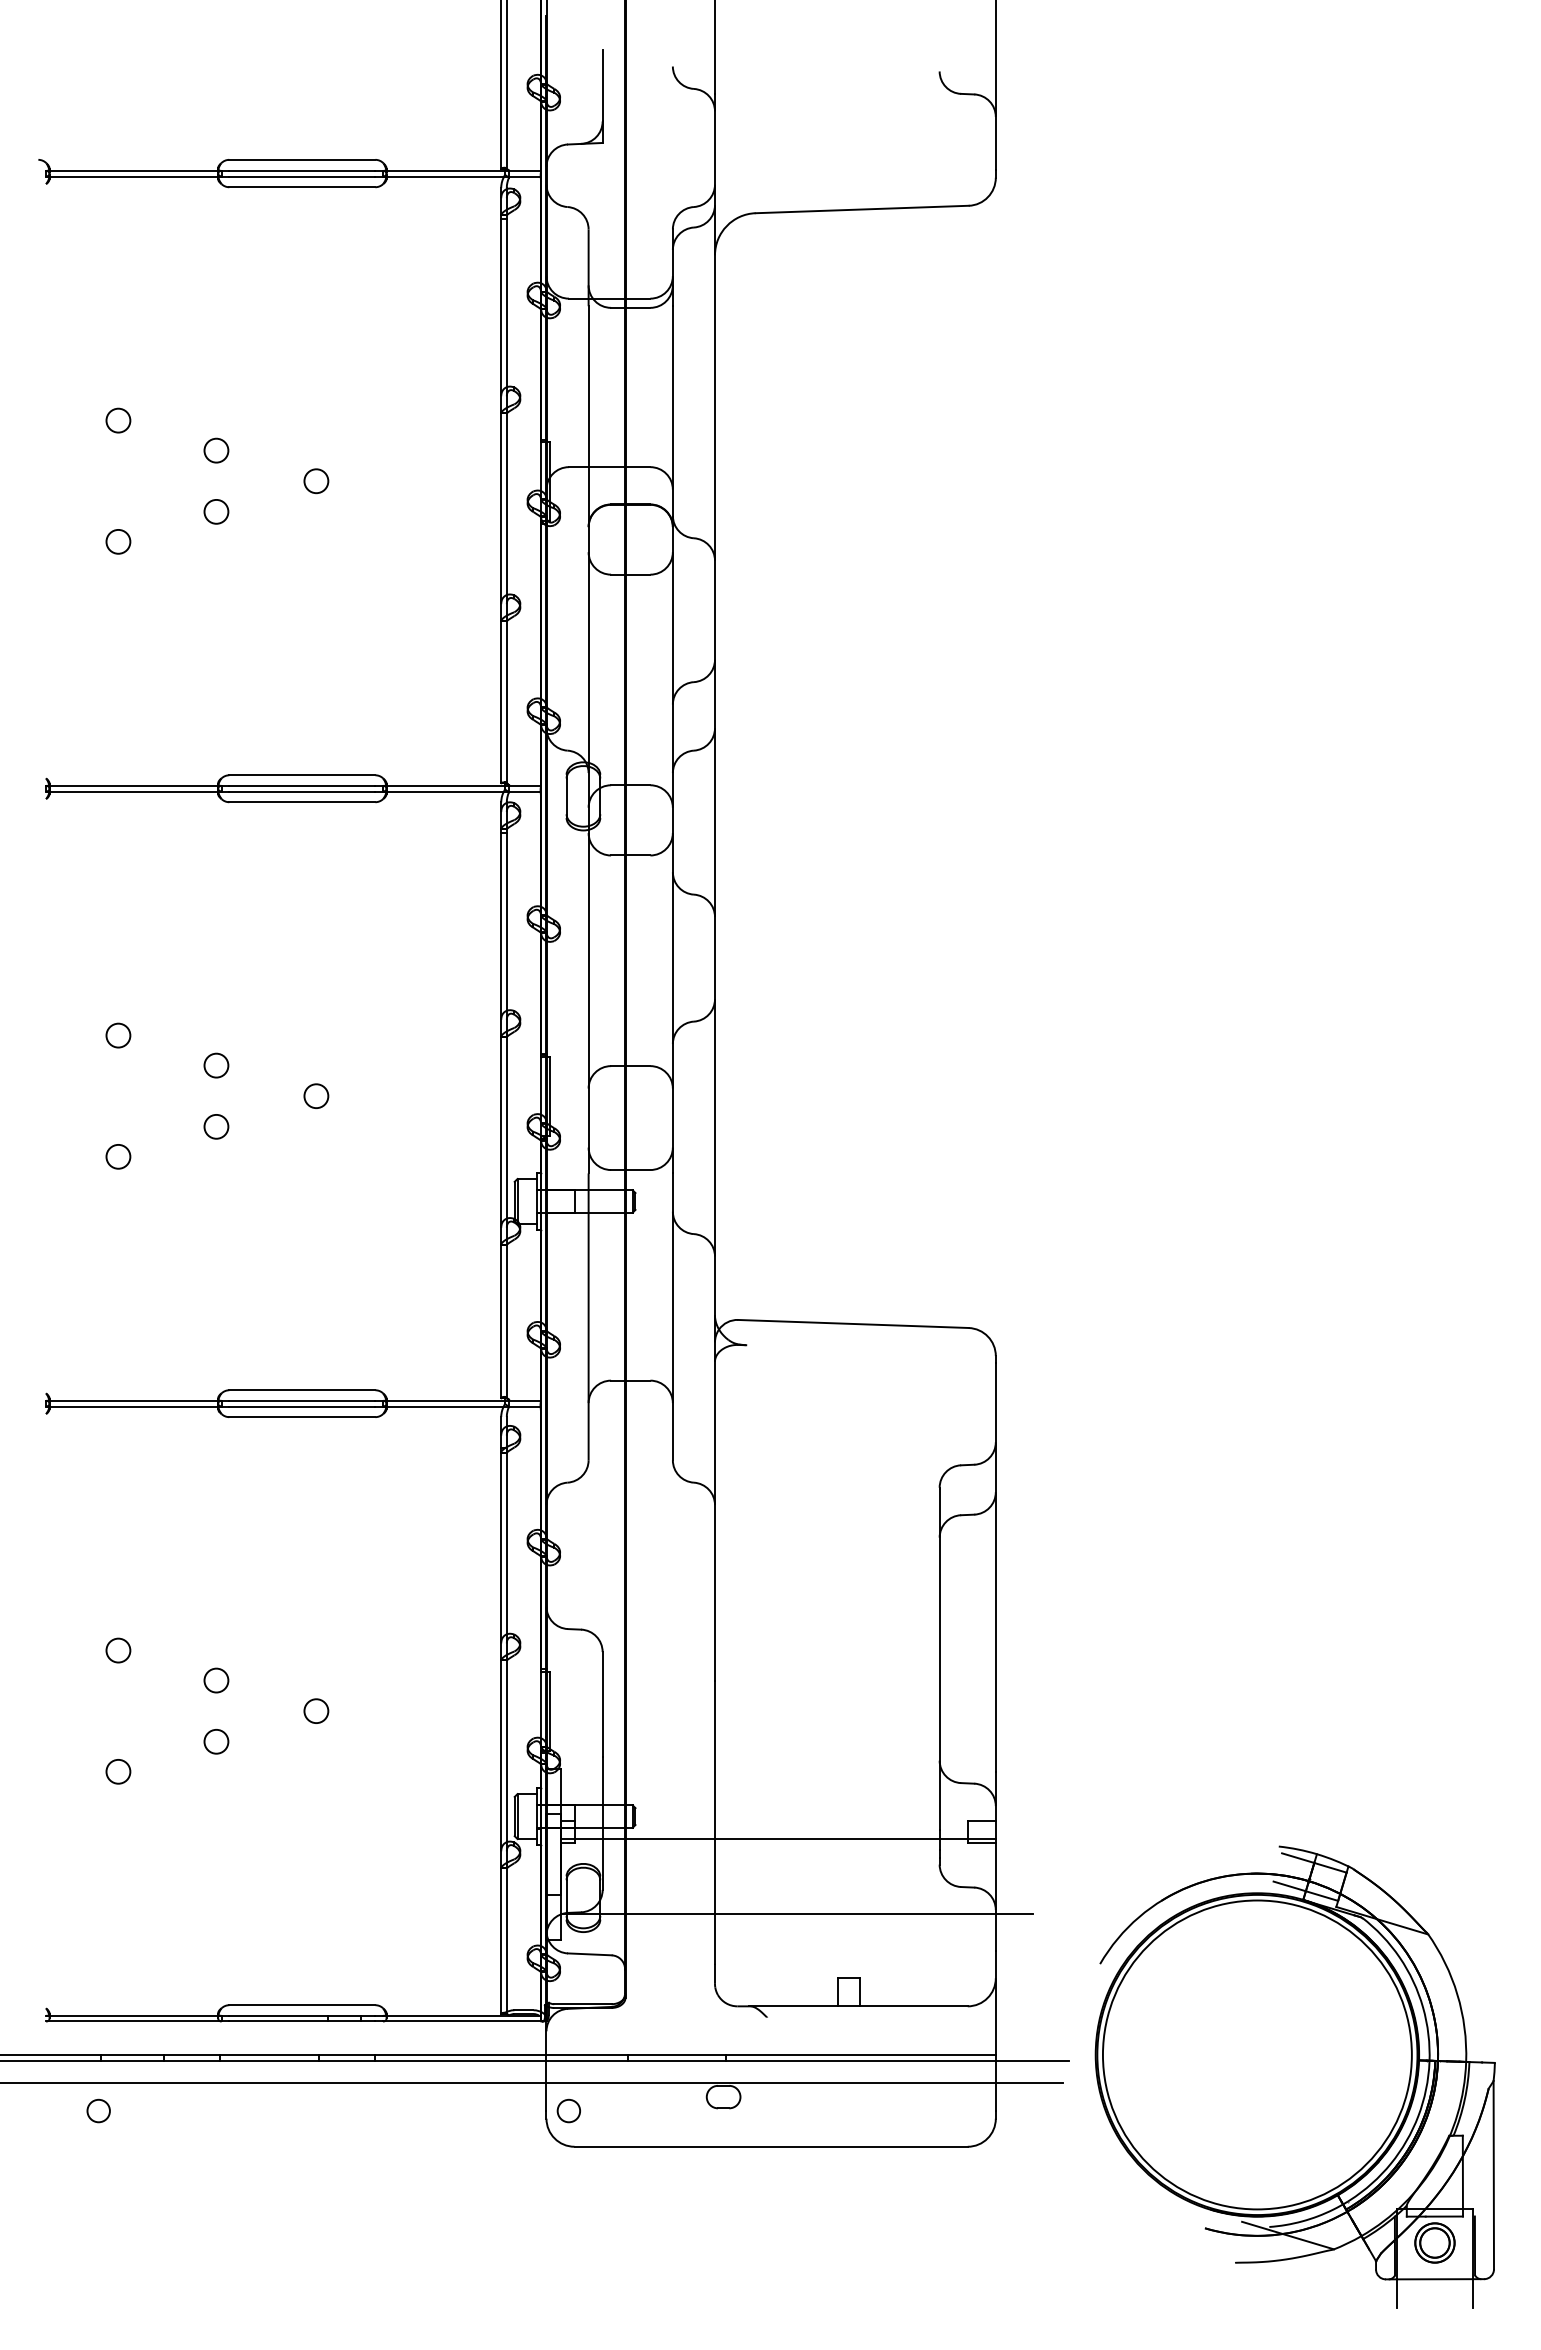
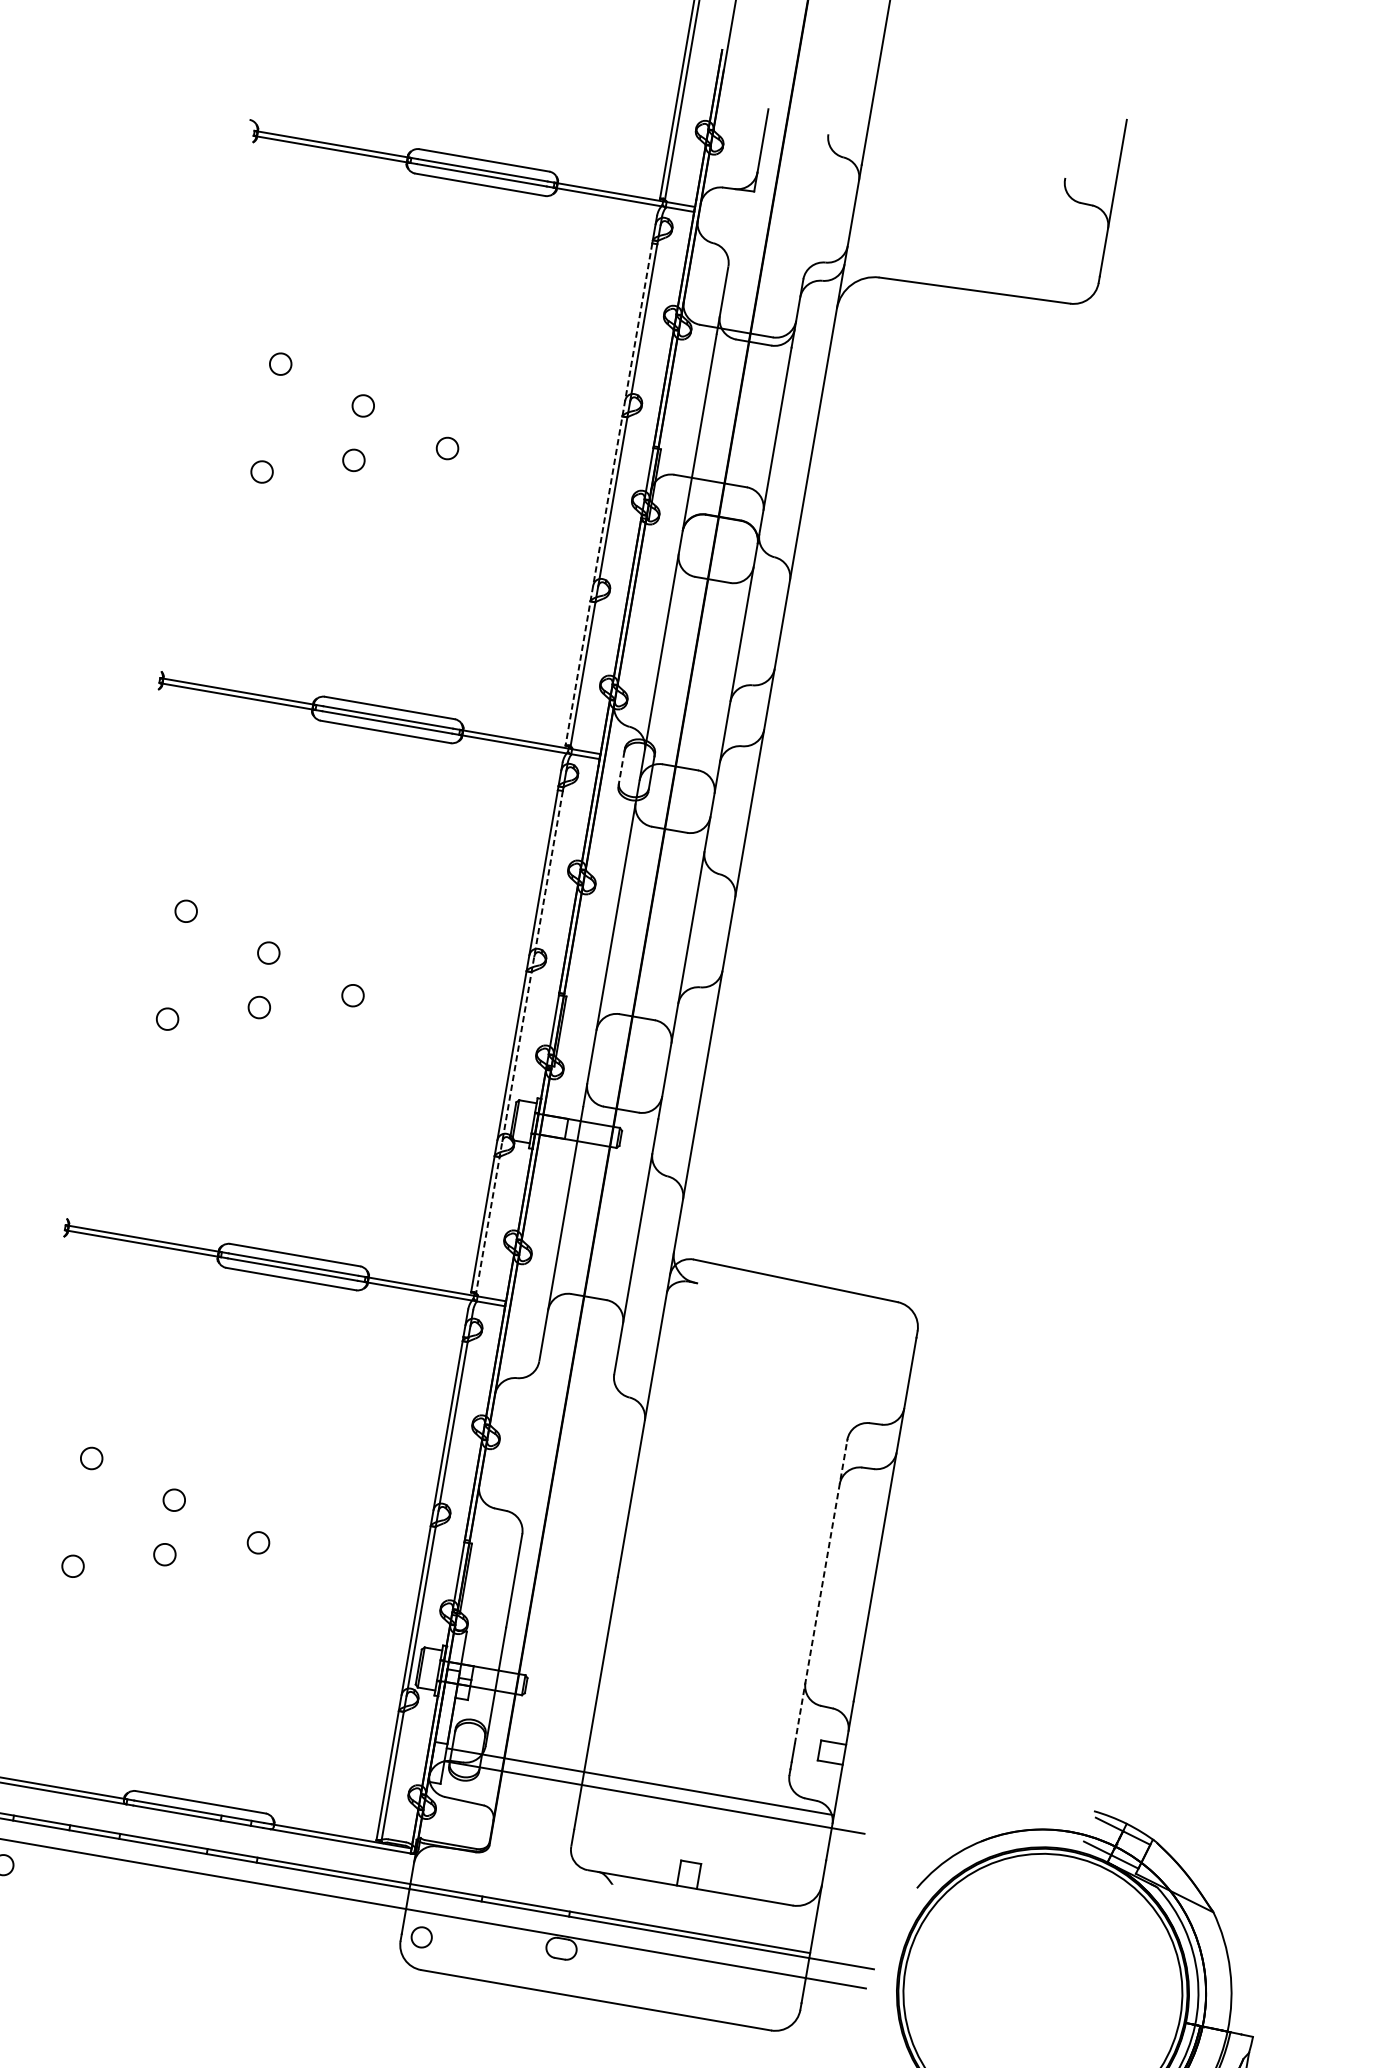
line: (501, 501) -> (609, 494), solid -> dashed
line: (566, 798) -> (621, 769), solid -> dashed
line: (506, 1116) -> (519, 1042), solid -> dashed
line: (939, 1658) -> (821, 1591), solid -> dashed
line: (777, 1838) -> (639, 1781), moved

